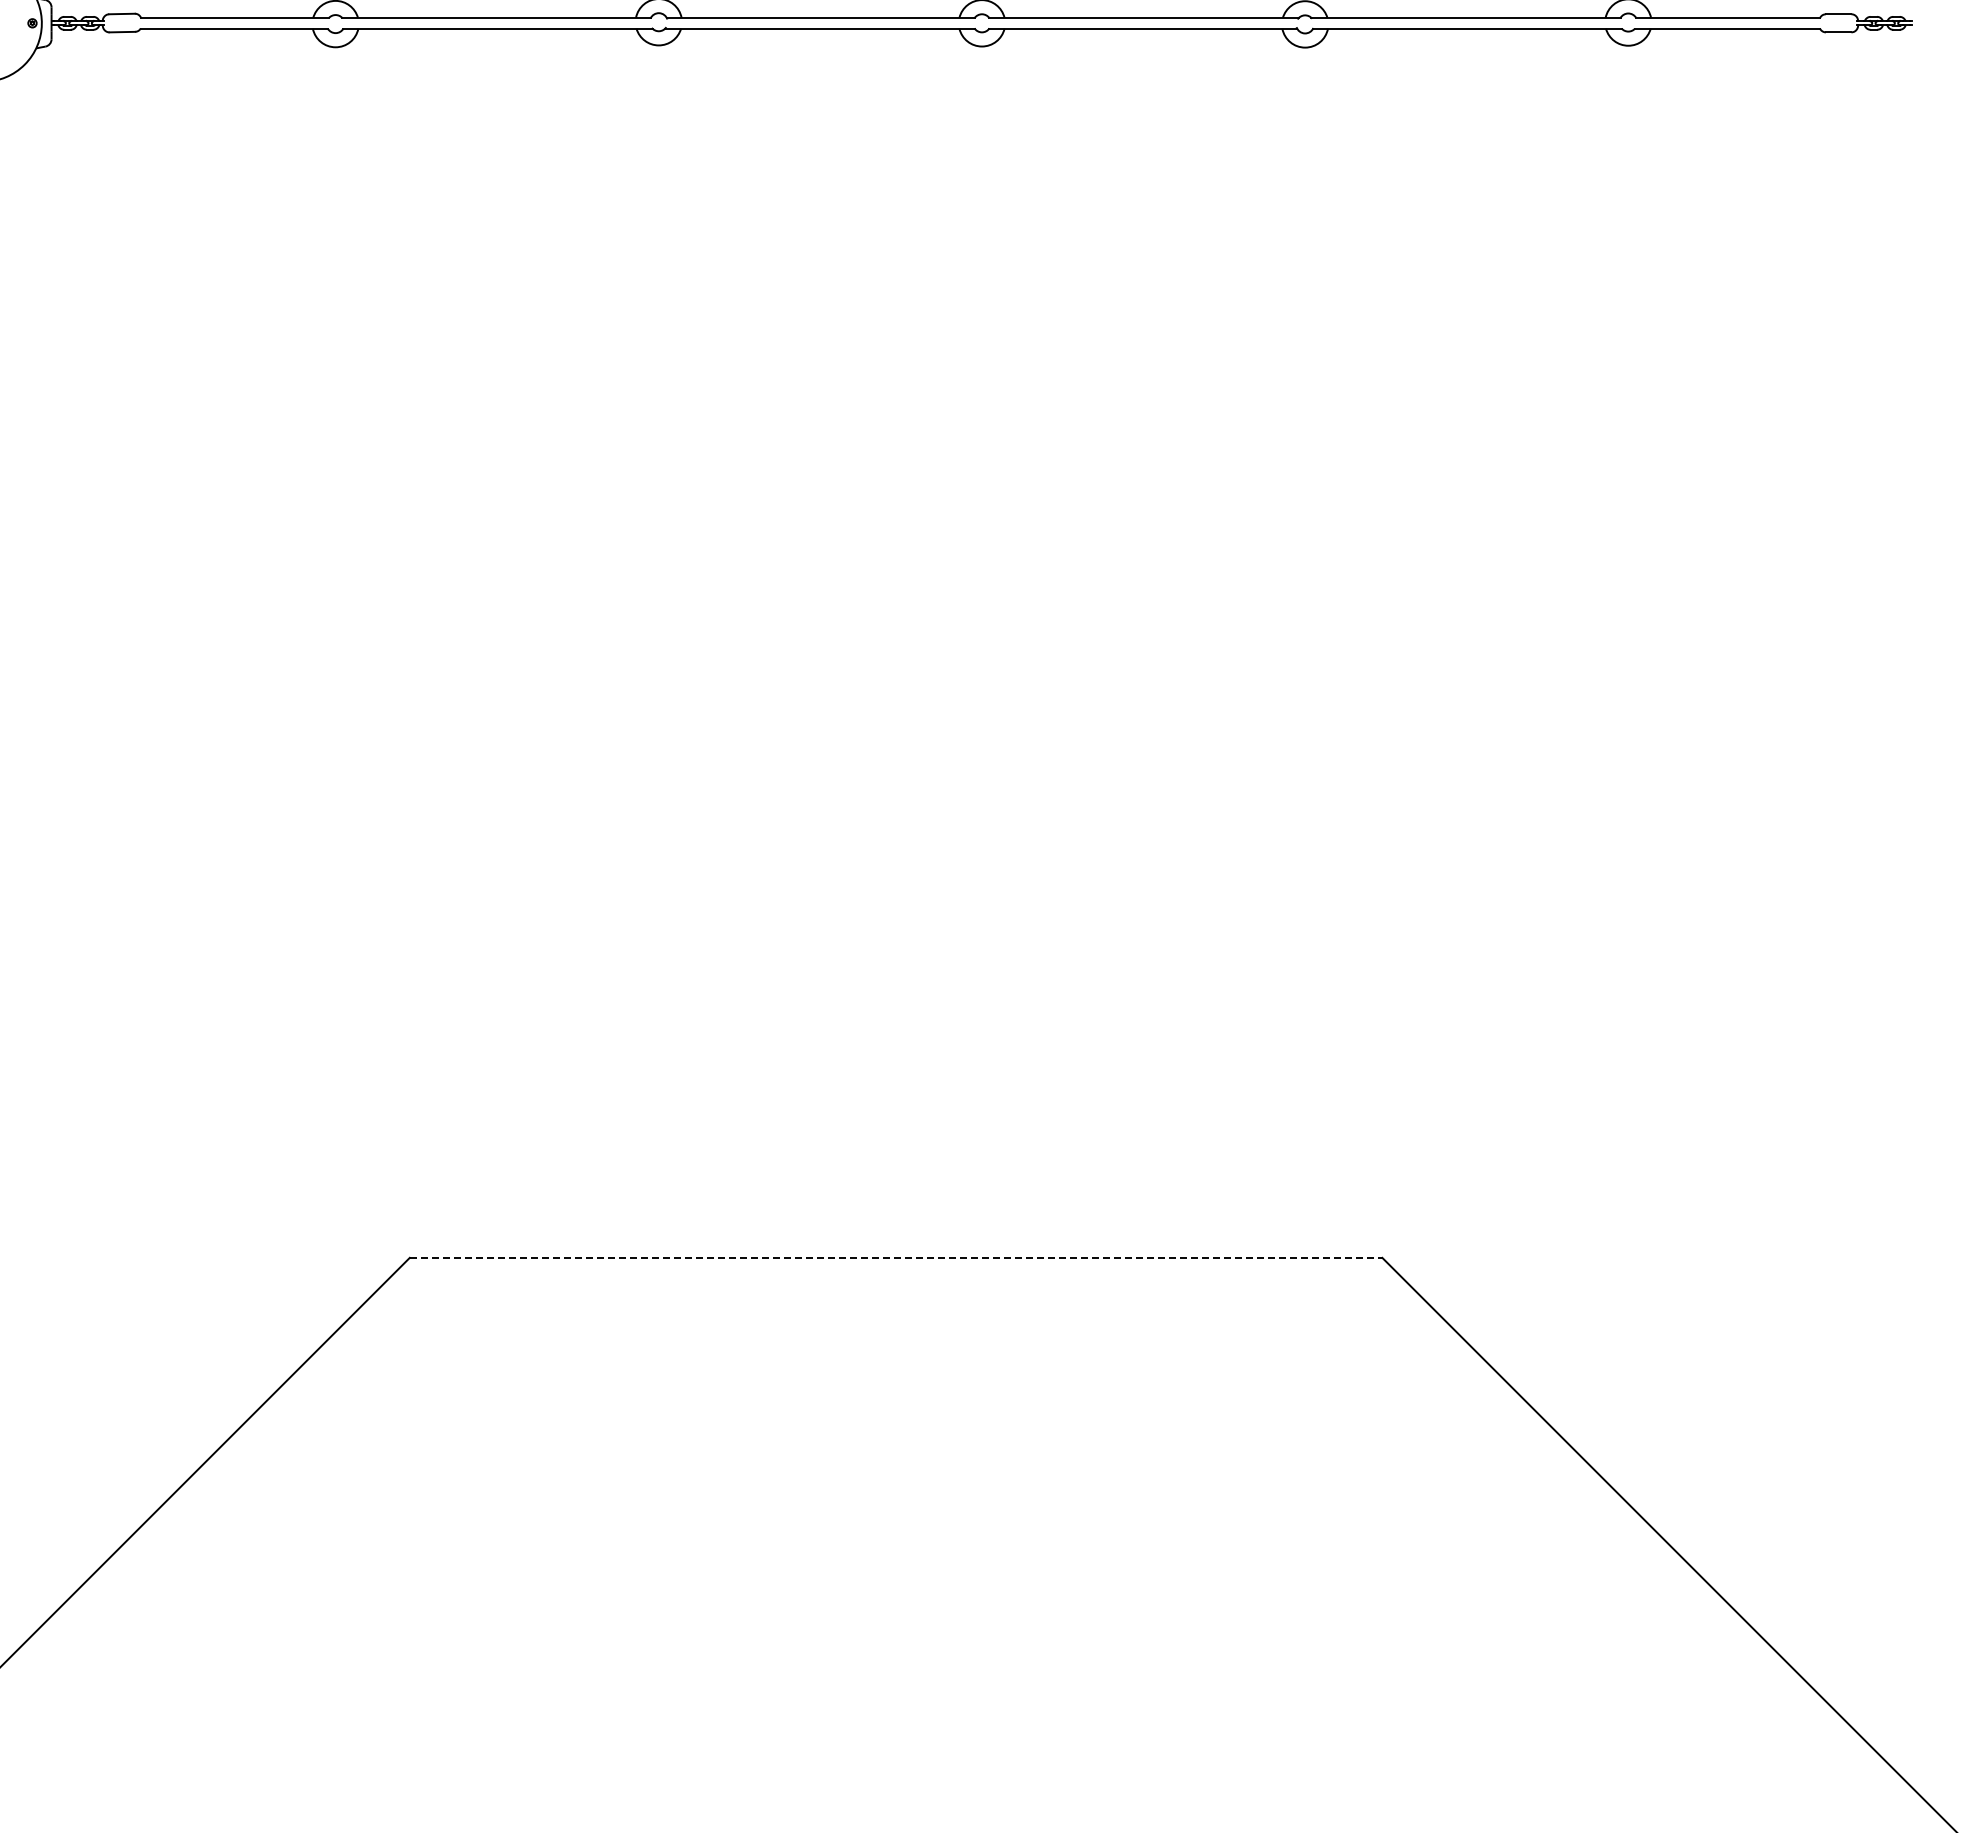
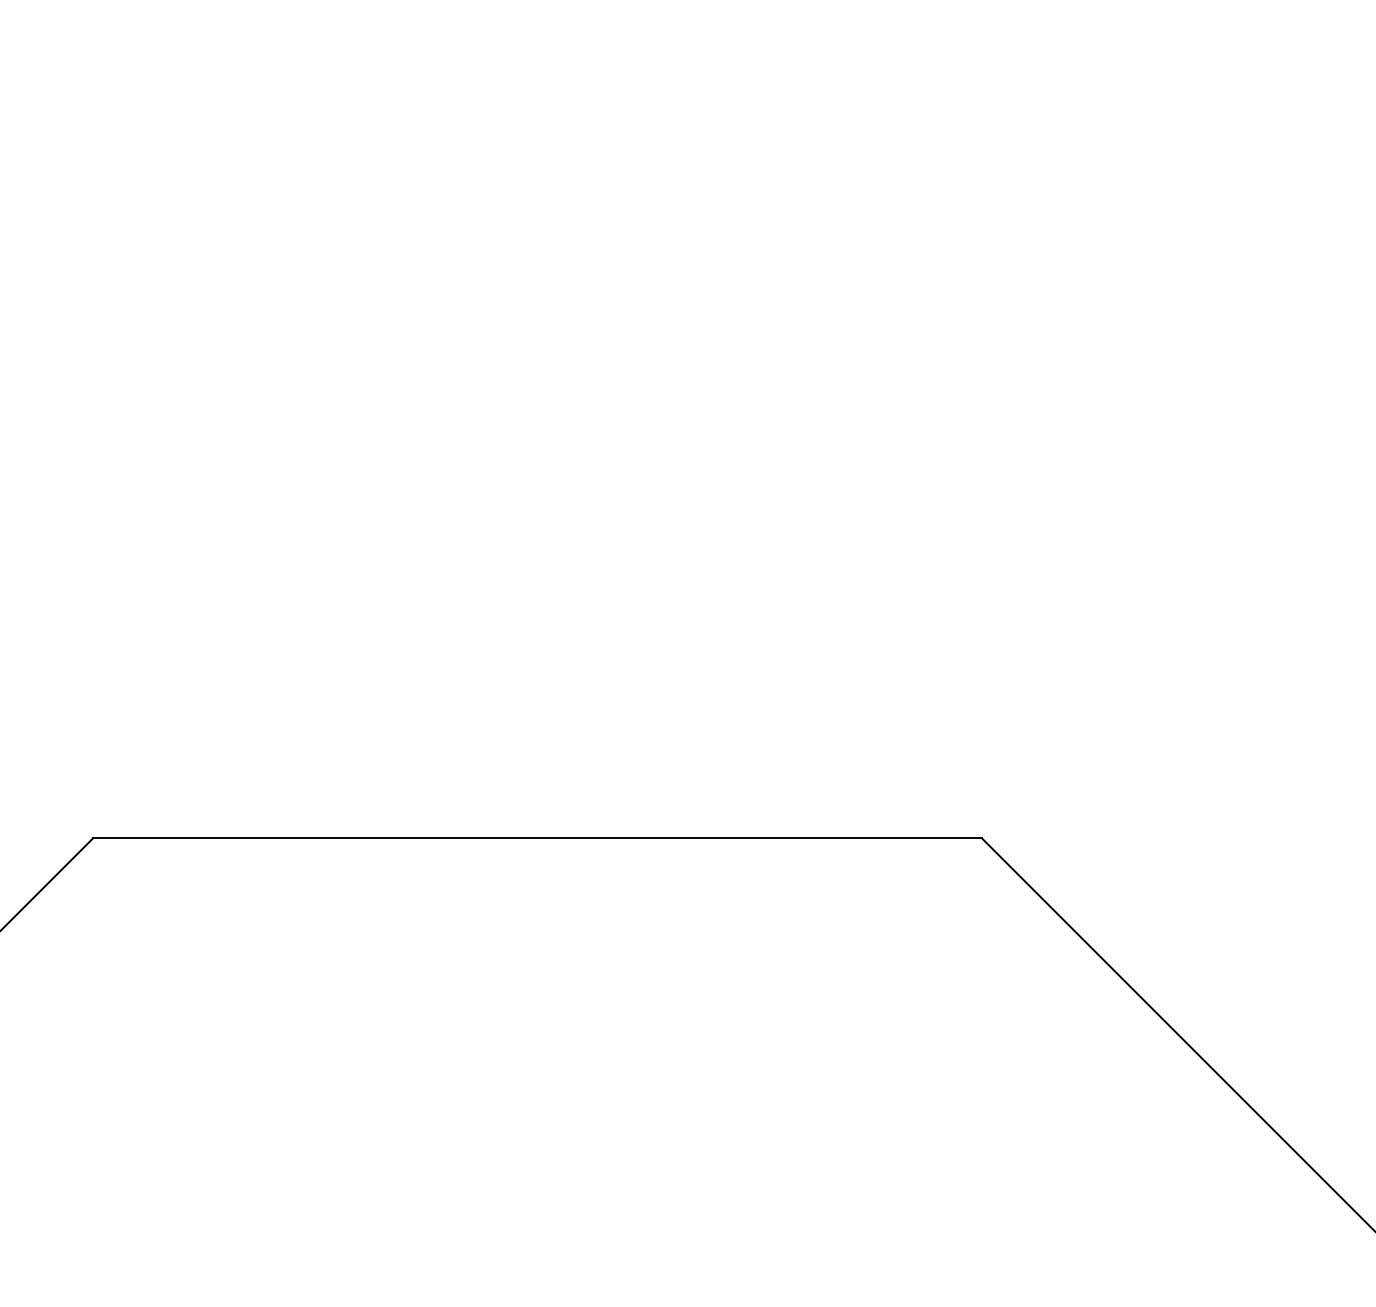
line: (896, 1257) -> (537, 838), dashed -> solid

